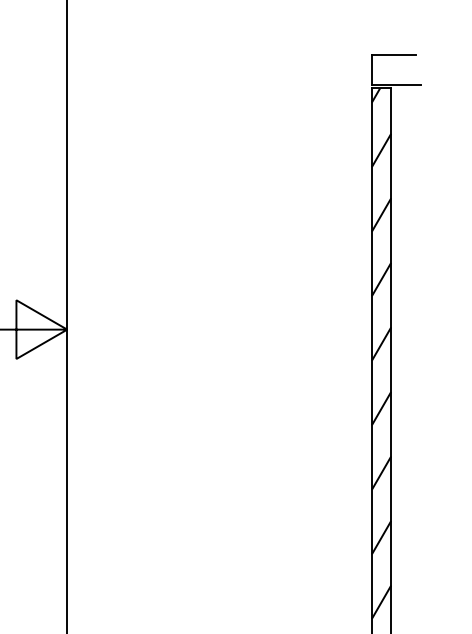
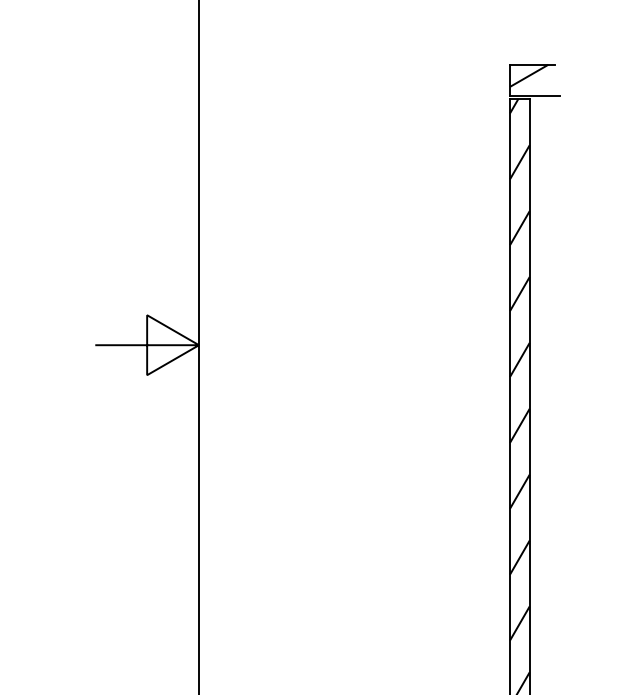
hatch: (390, 65) -> (529, 75), added

